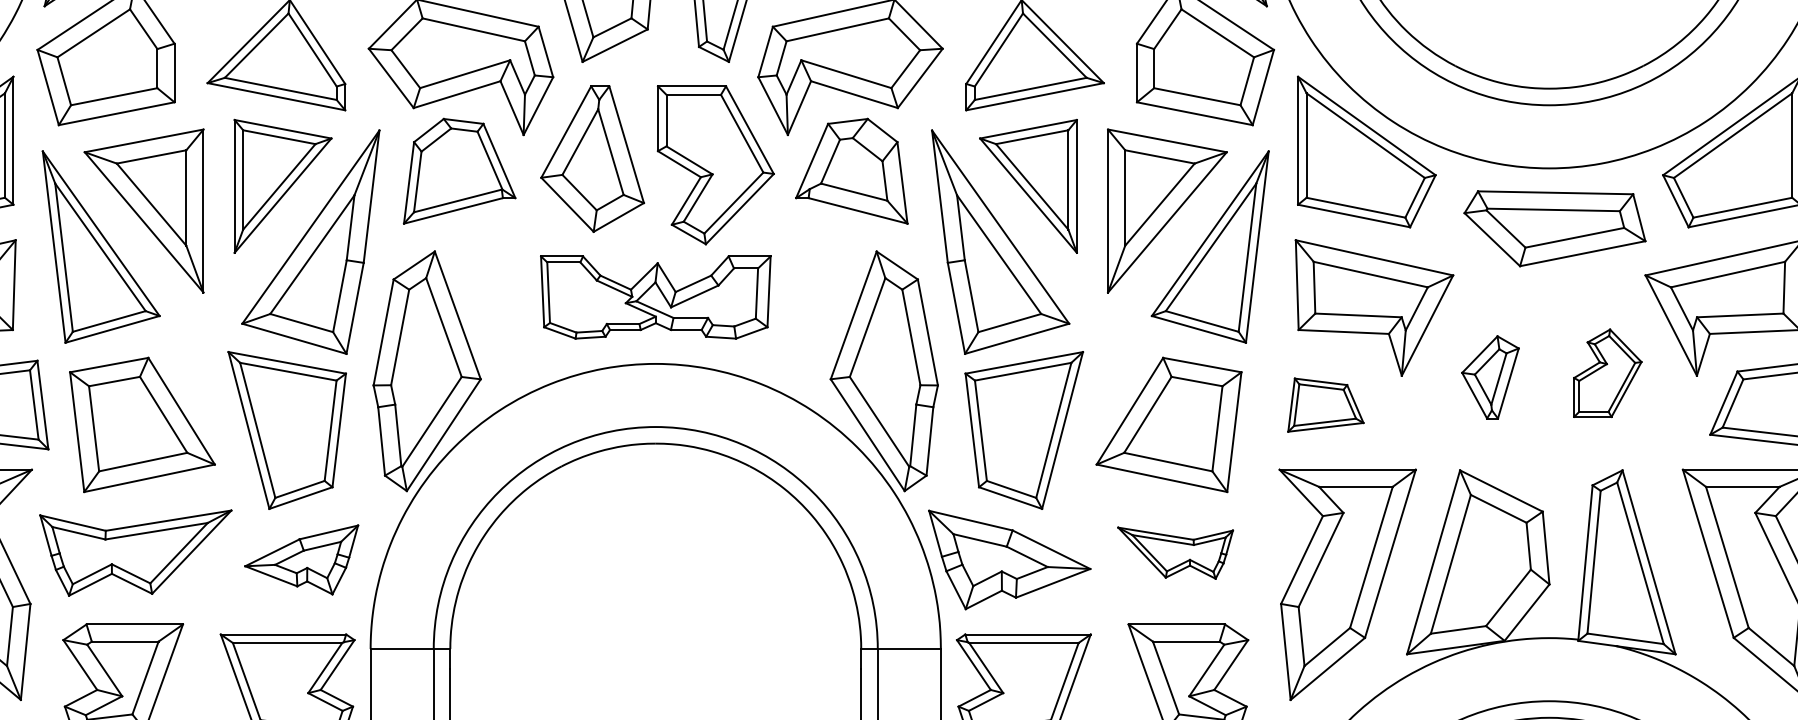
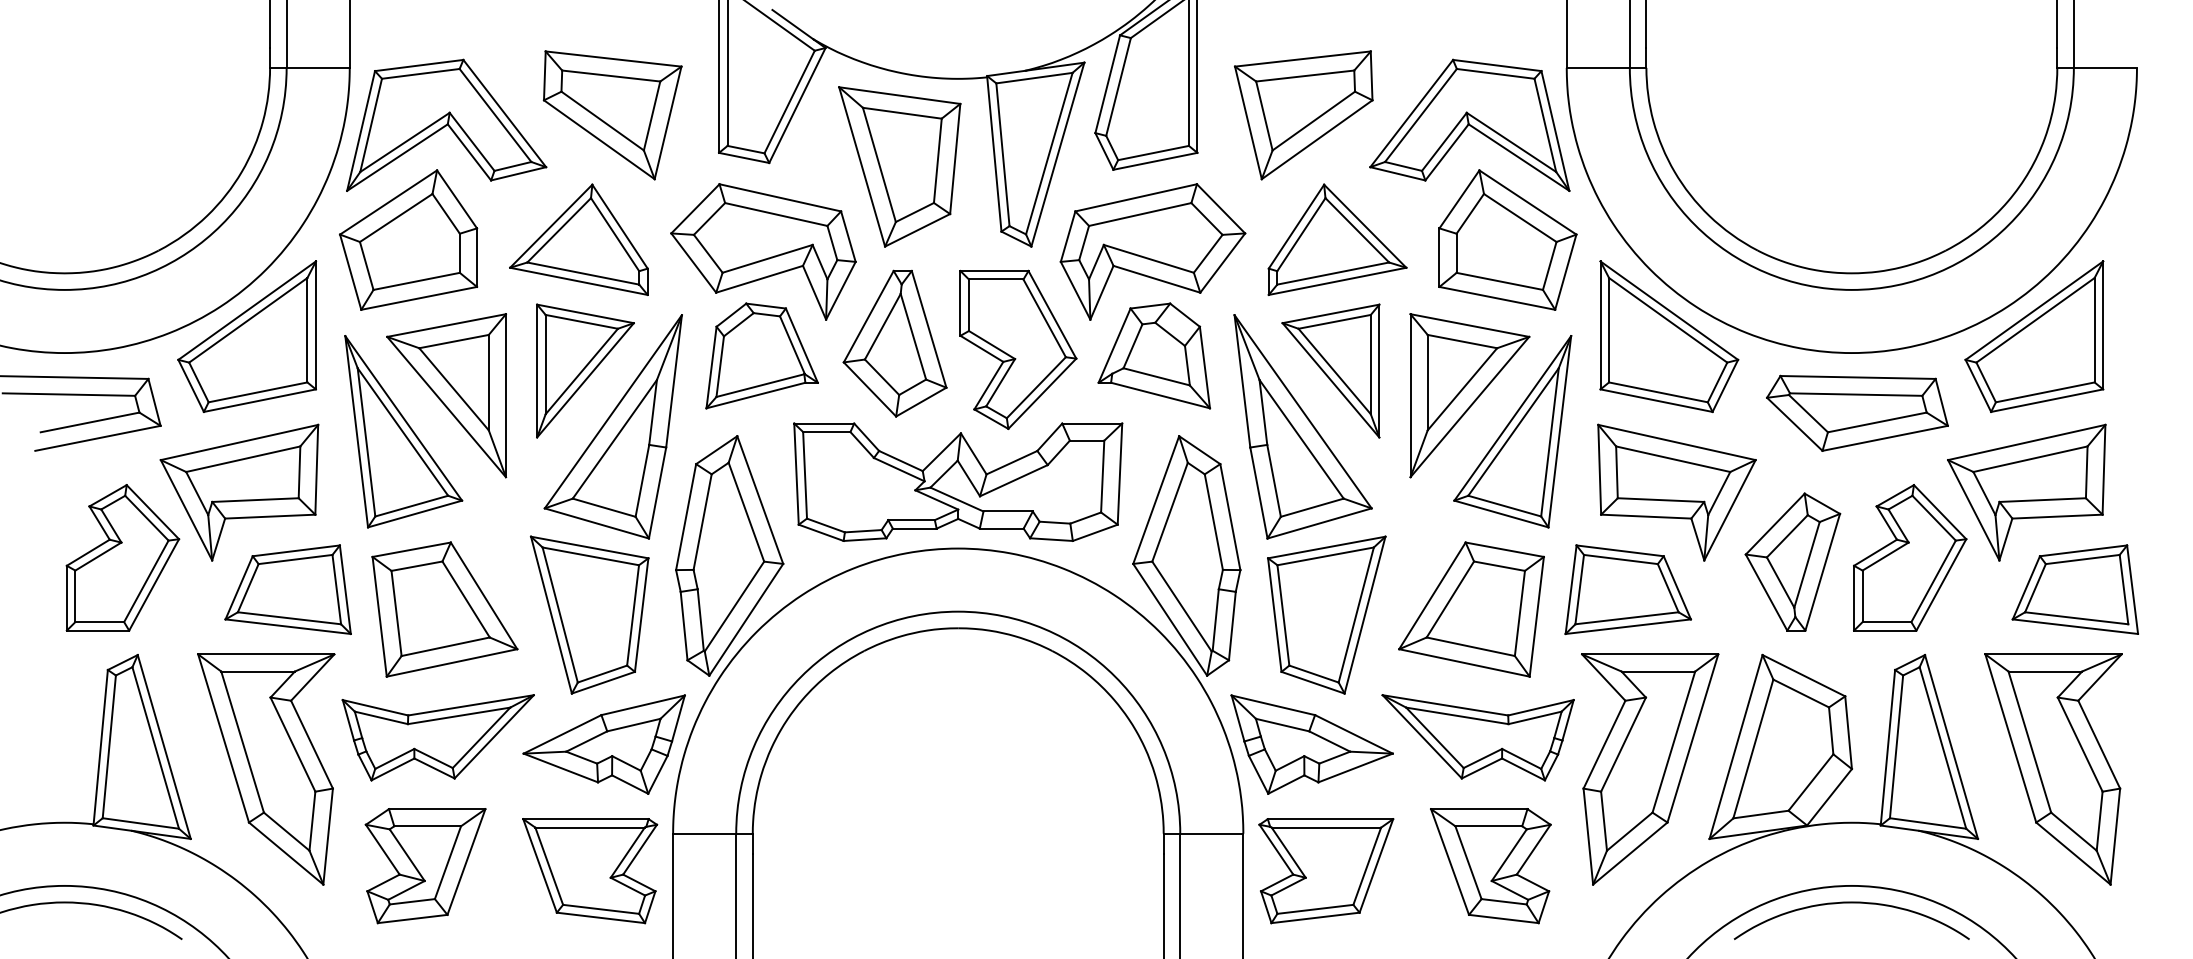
part: (656, 296) -> (958, 481), size x1.43
part: (1608, 372) -> (1910, 557), size x1.67
part: (1490, 376) -> (1792, 561), size x1.67
part: (1326, 404) -> (1628, 589), size x1.67
part: (1175, 552) -> (1477, 737), size x1.67
part: (301, 559) -> (603, 744), size x1.43

